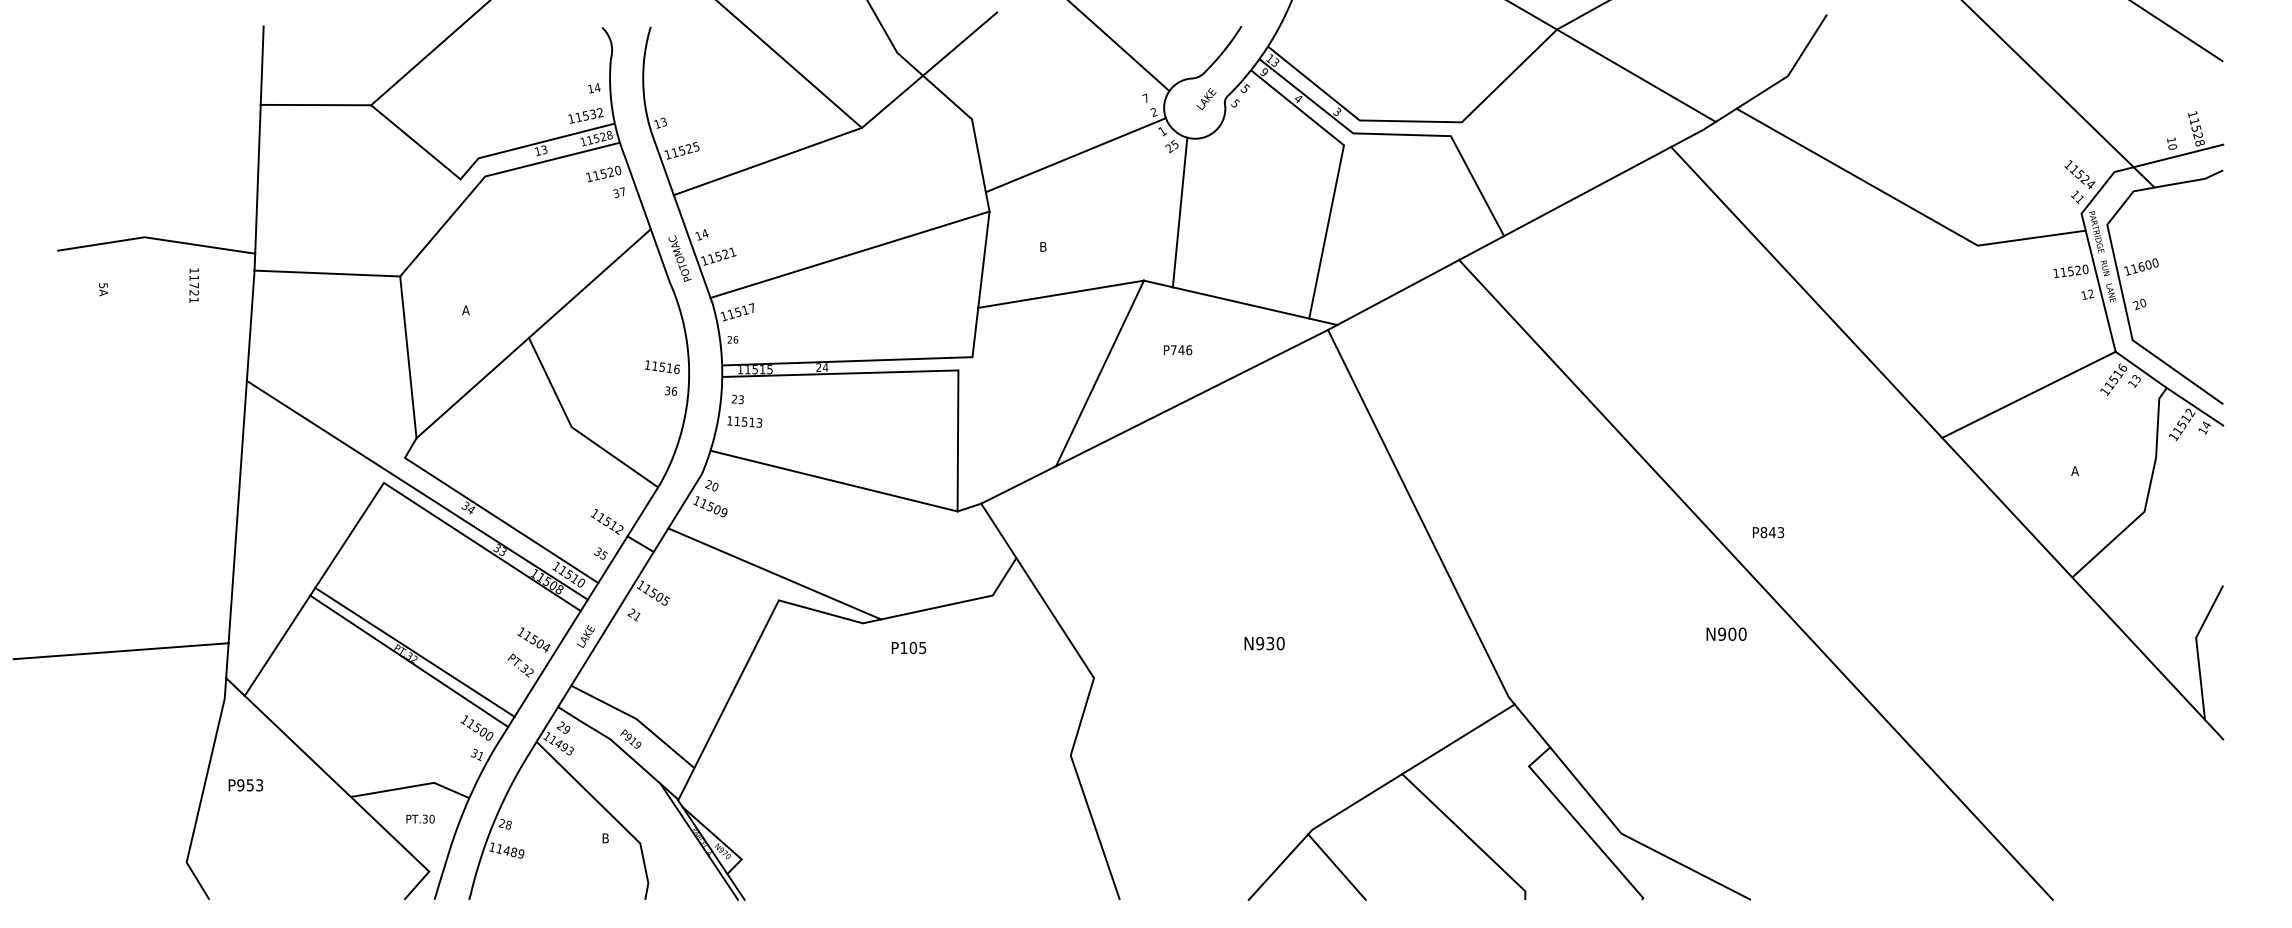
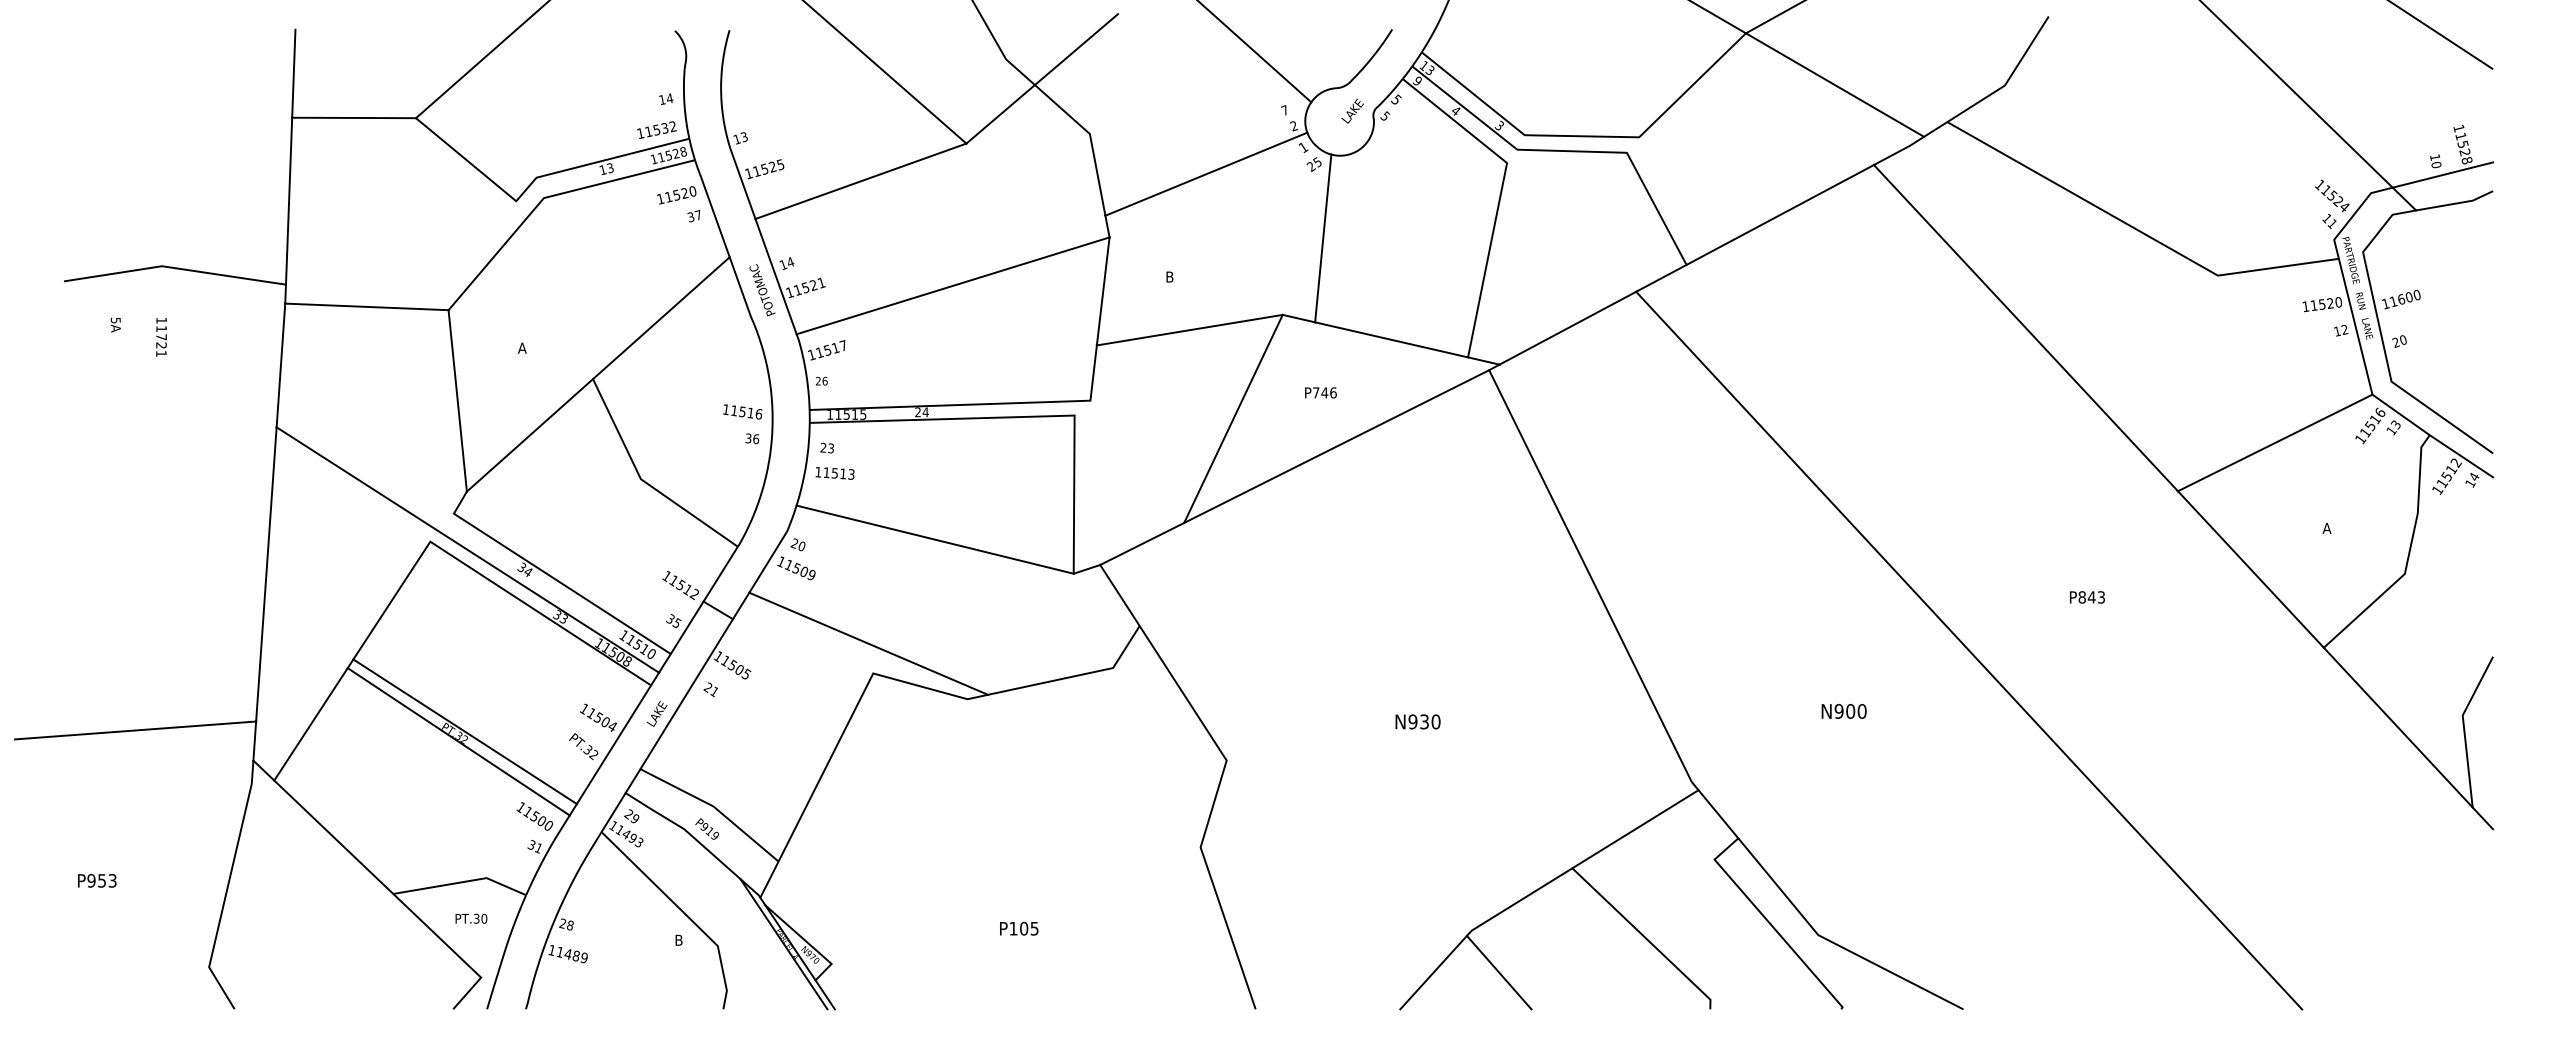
text: (193, 285) -> (160, 337), moved
text: (1768, 532) -> (2087, 597), moved
text: (1726, 633) -> (1844, 710), moved
text: (908, 647) -> (1018, 928), moved
text: (245, 785) -> (96, 881), moved

